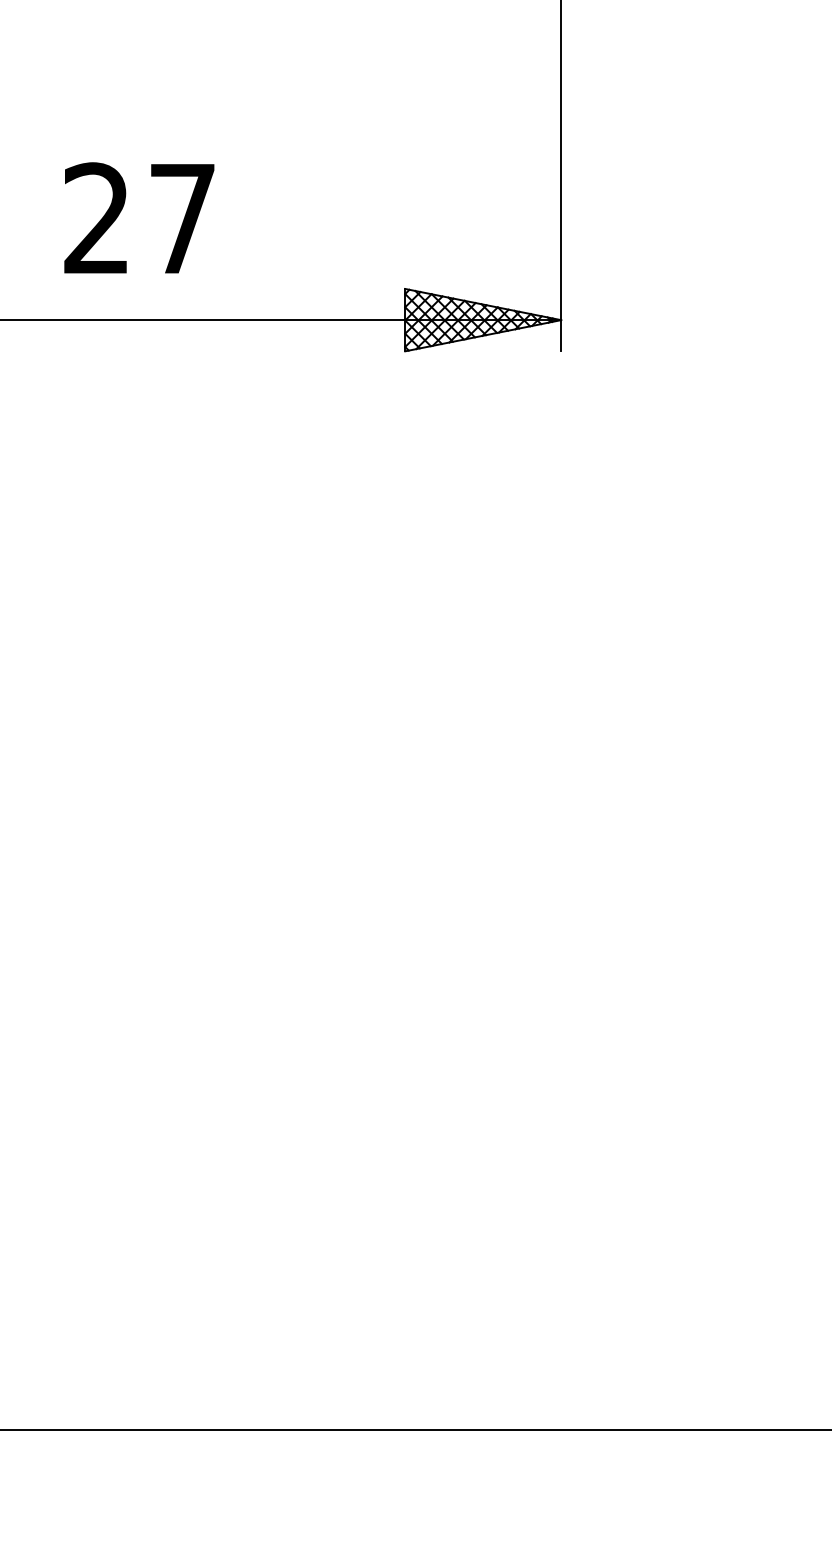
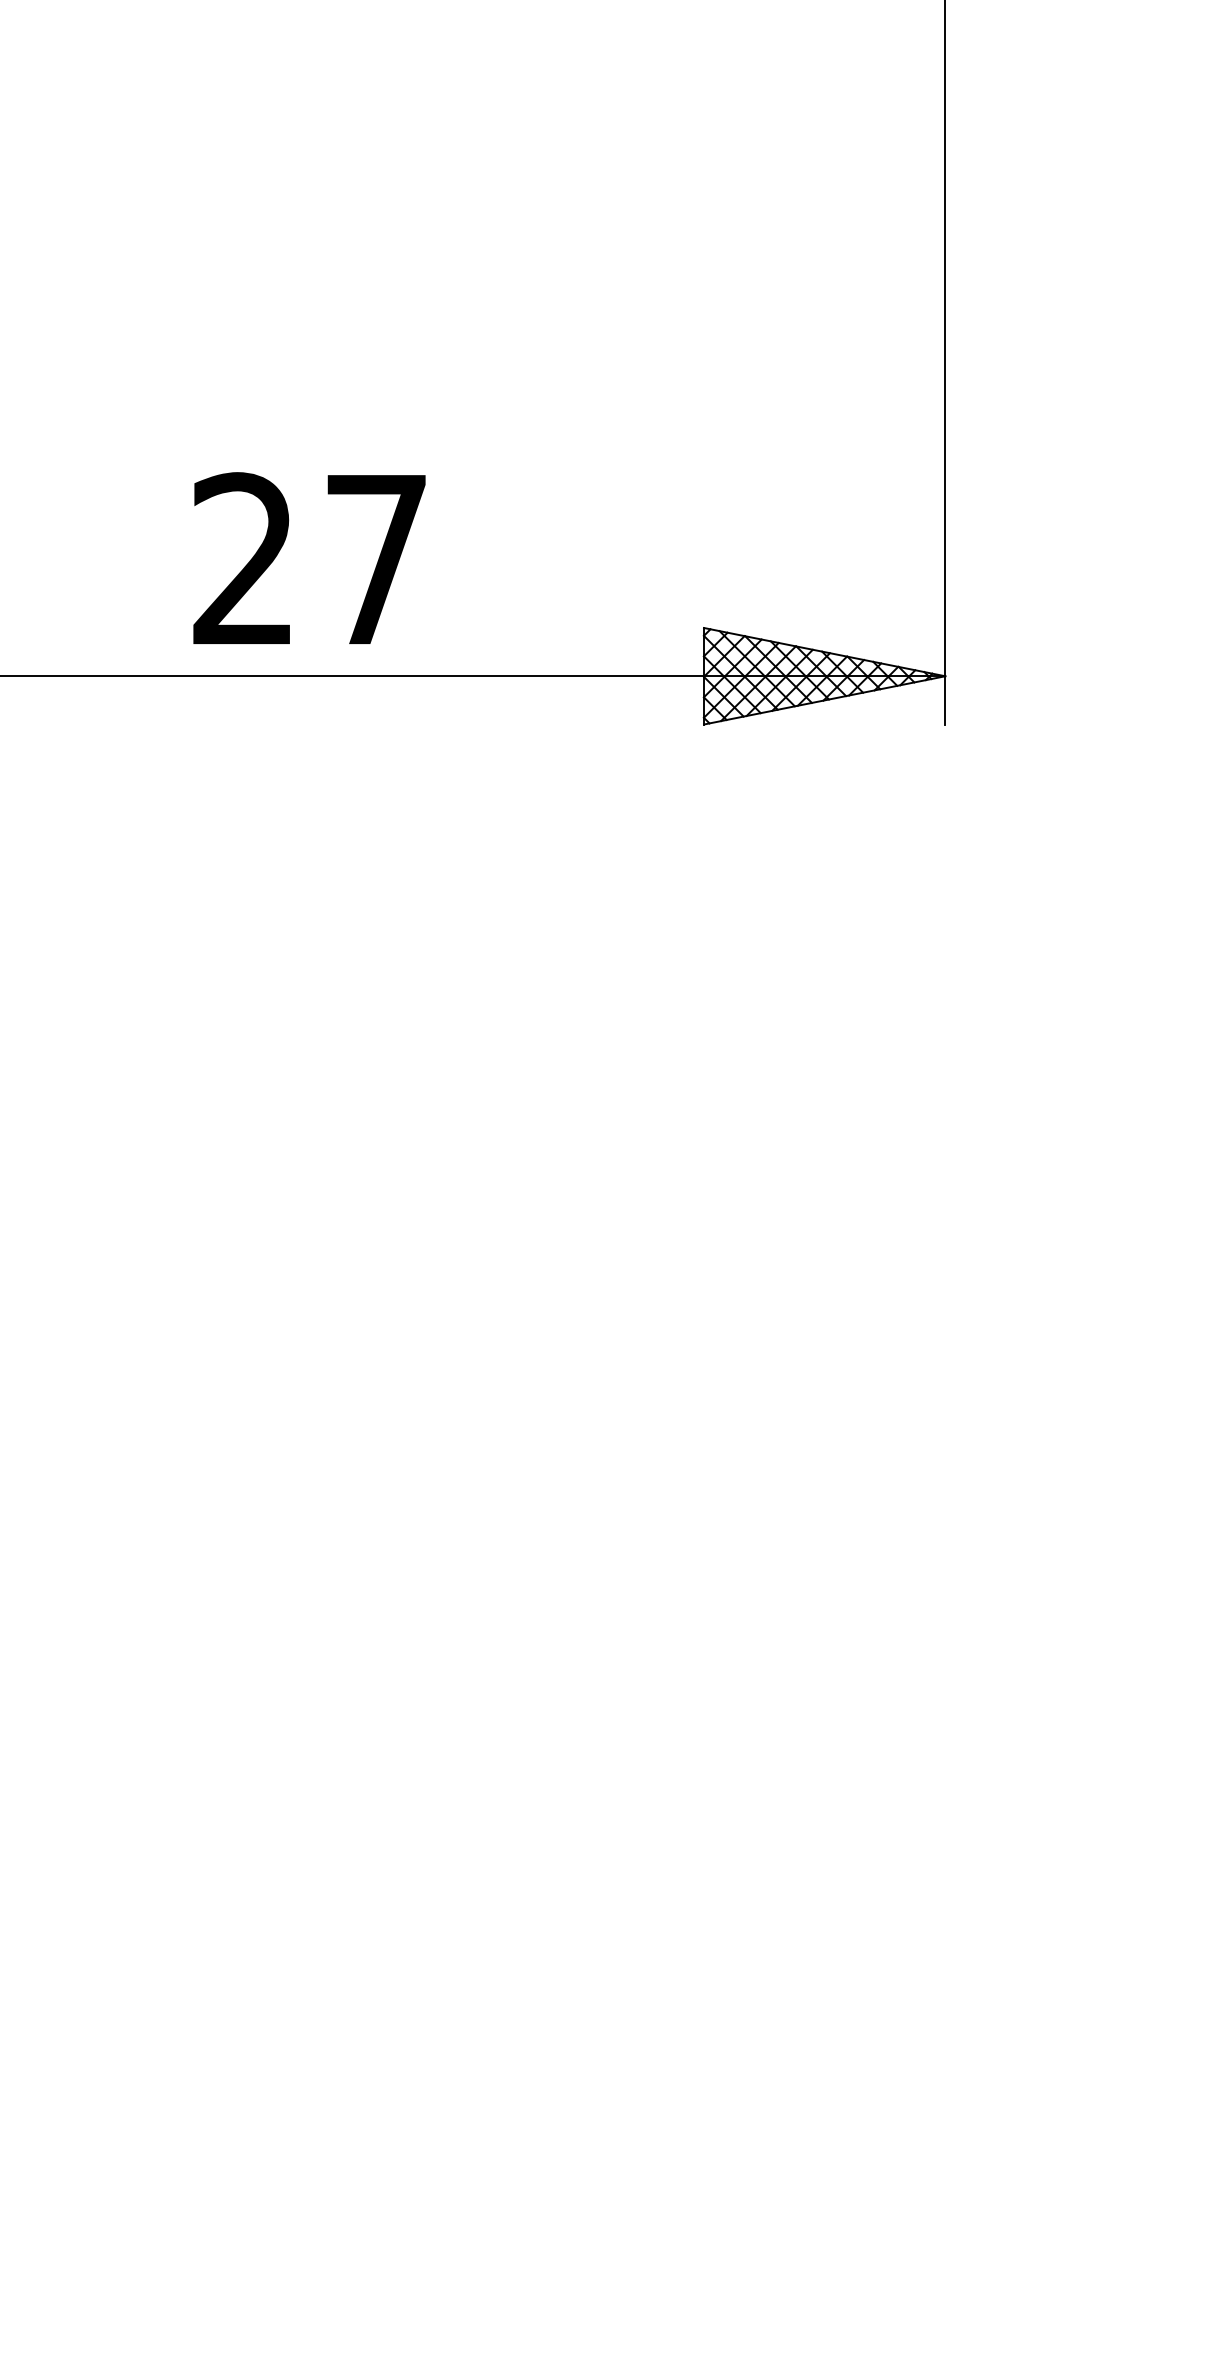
text: (139, 217) -> (309, 557), moved

